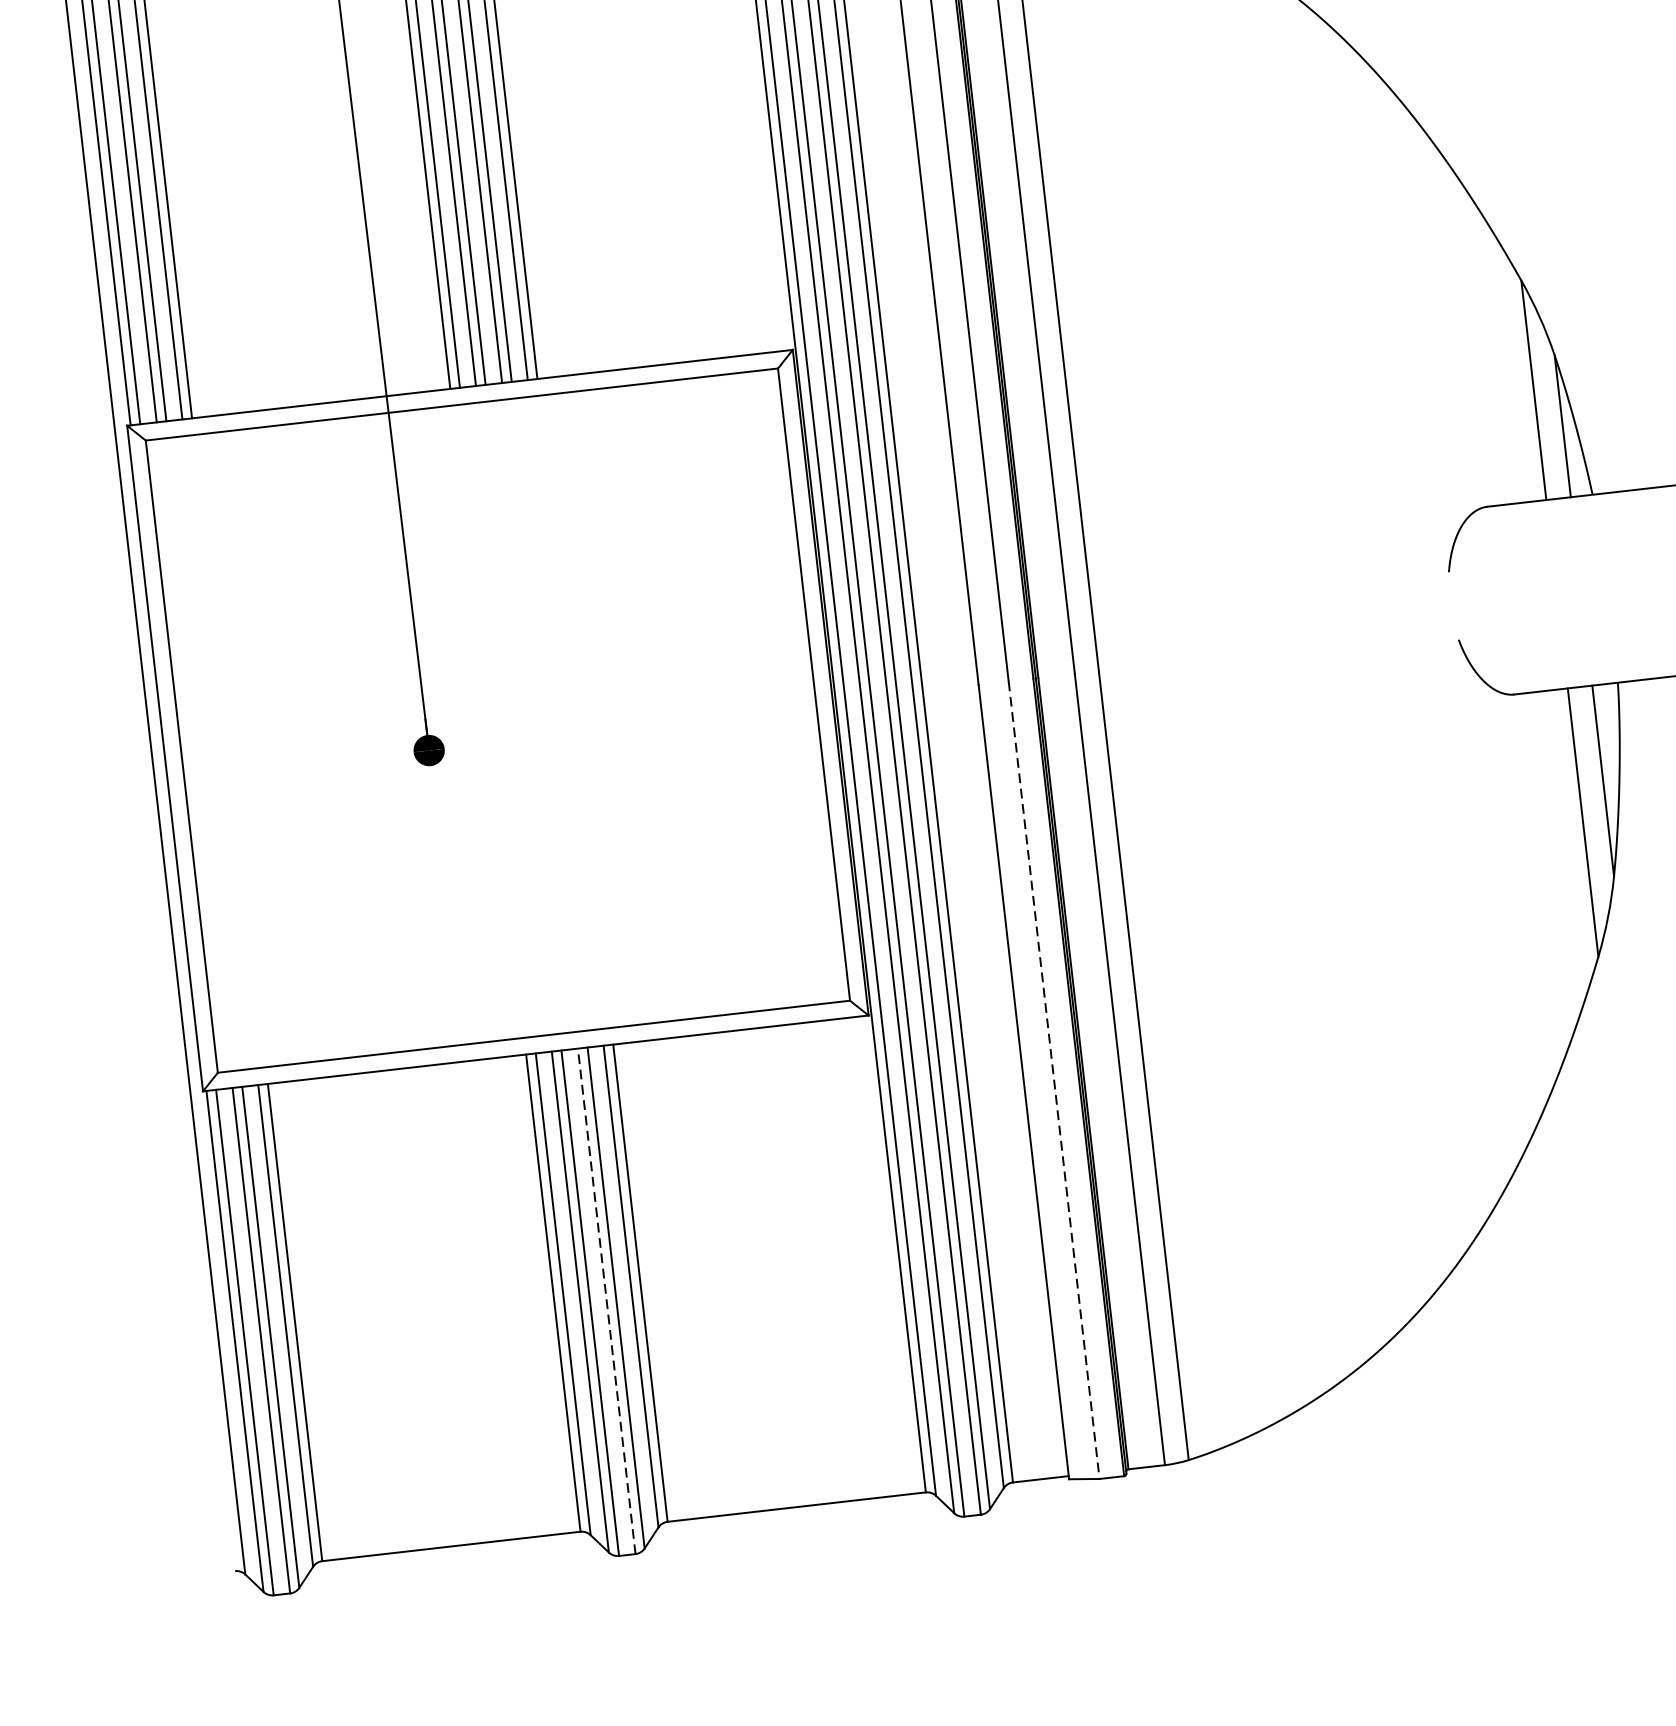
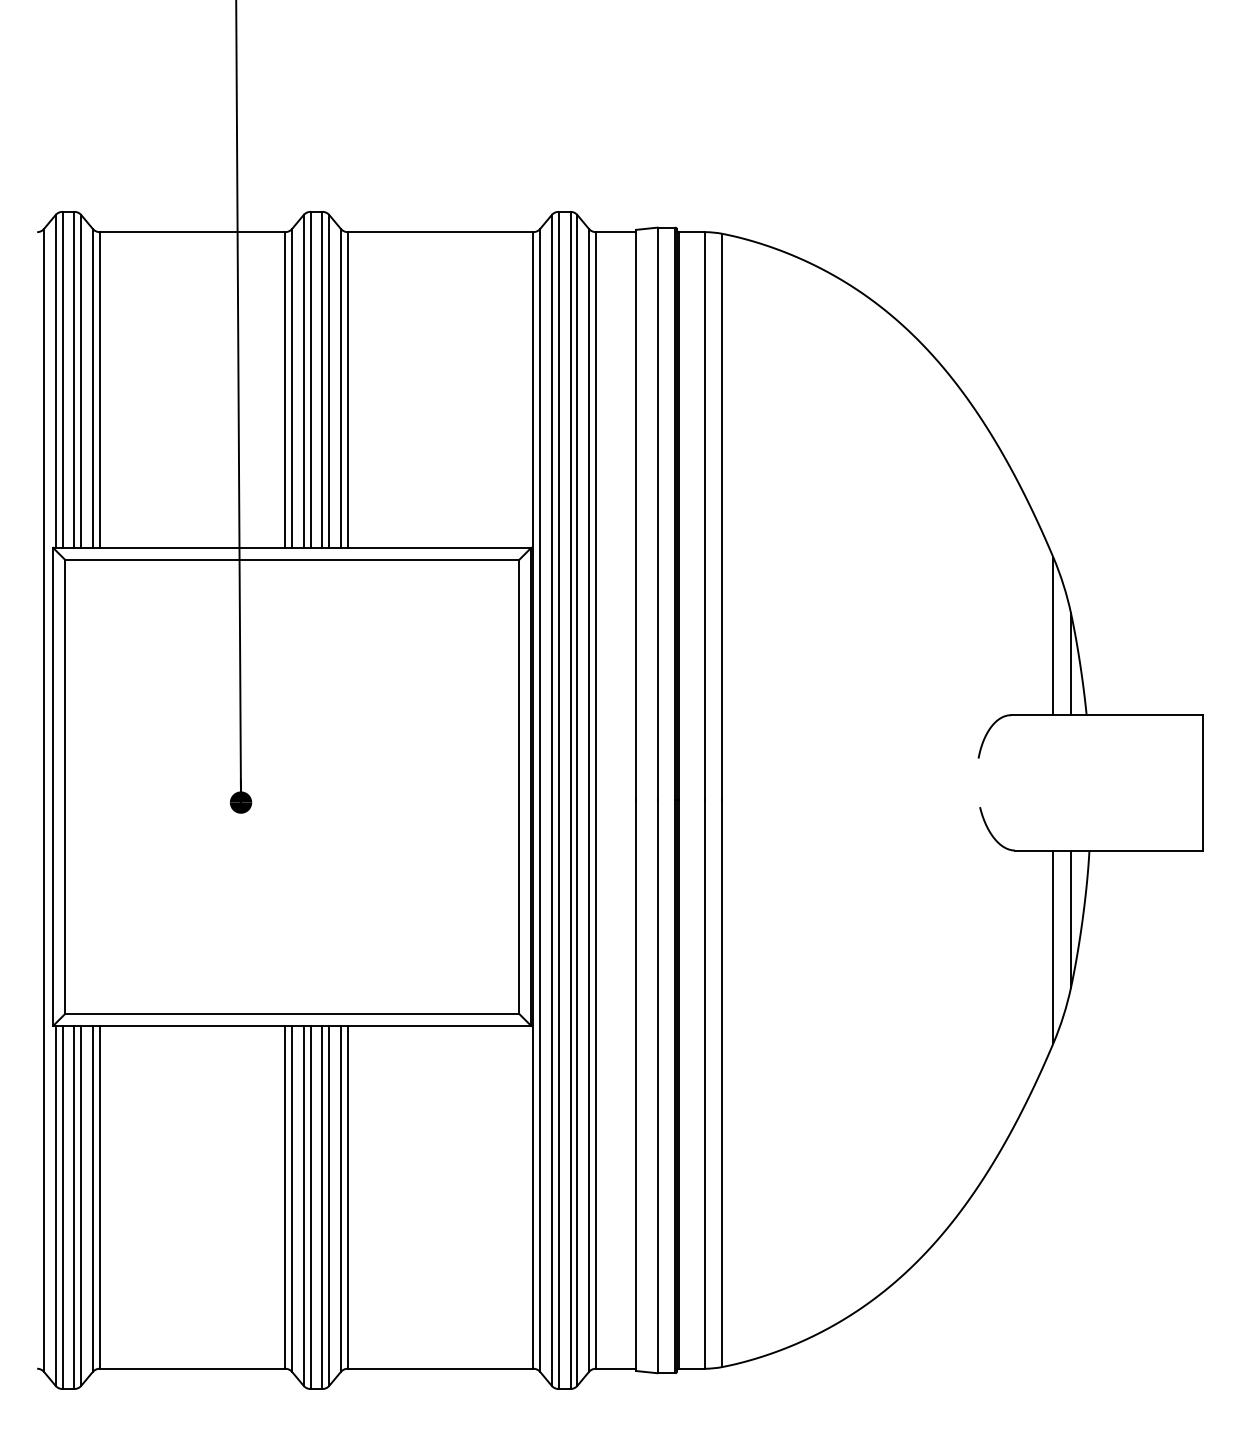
line: (1054, 1081) -> (657, 1087), dashed -> solid
line: (606, 1301) -> (322, 1207), dashed -> solid

